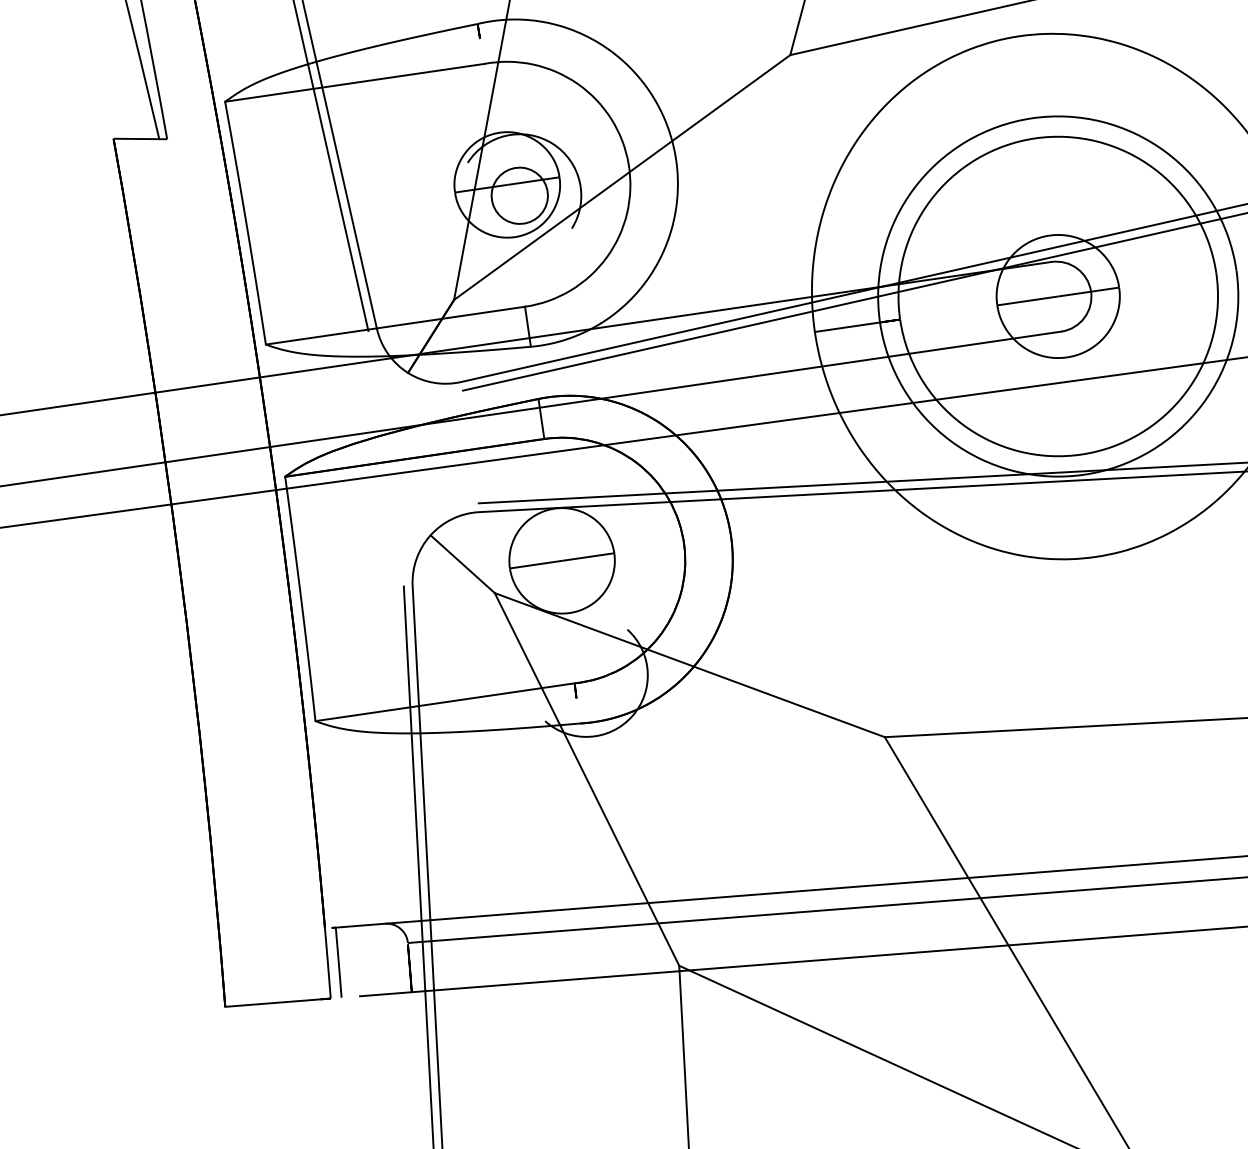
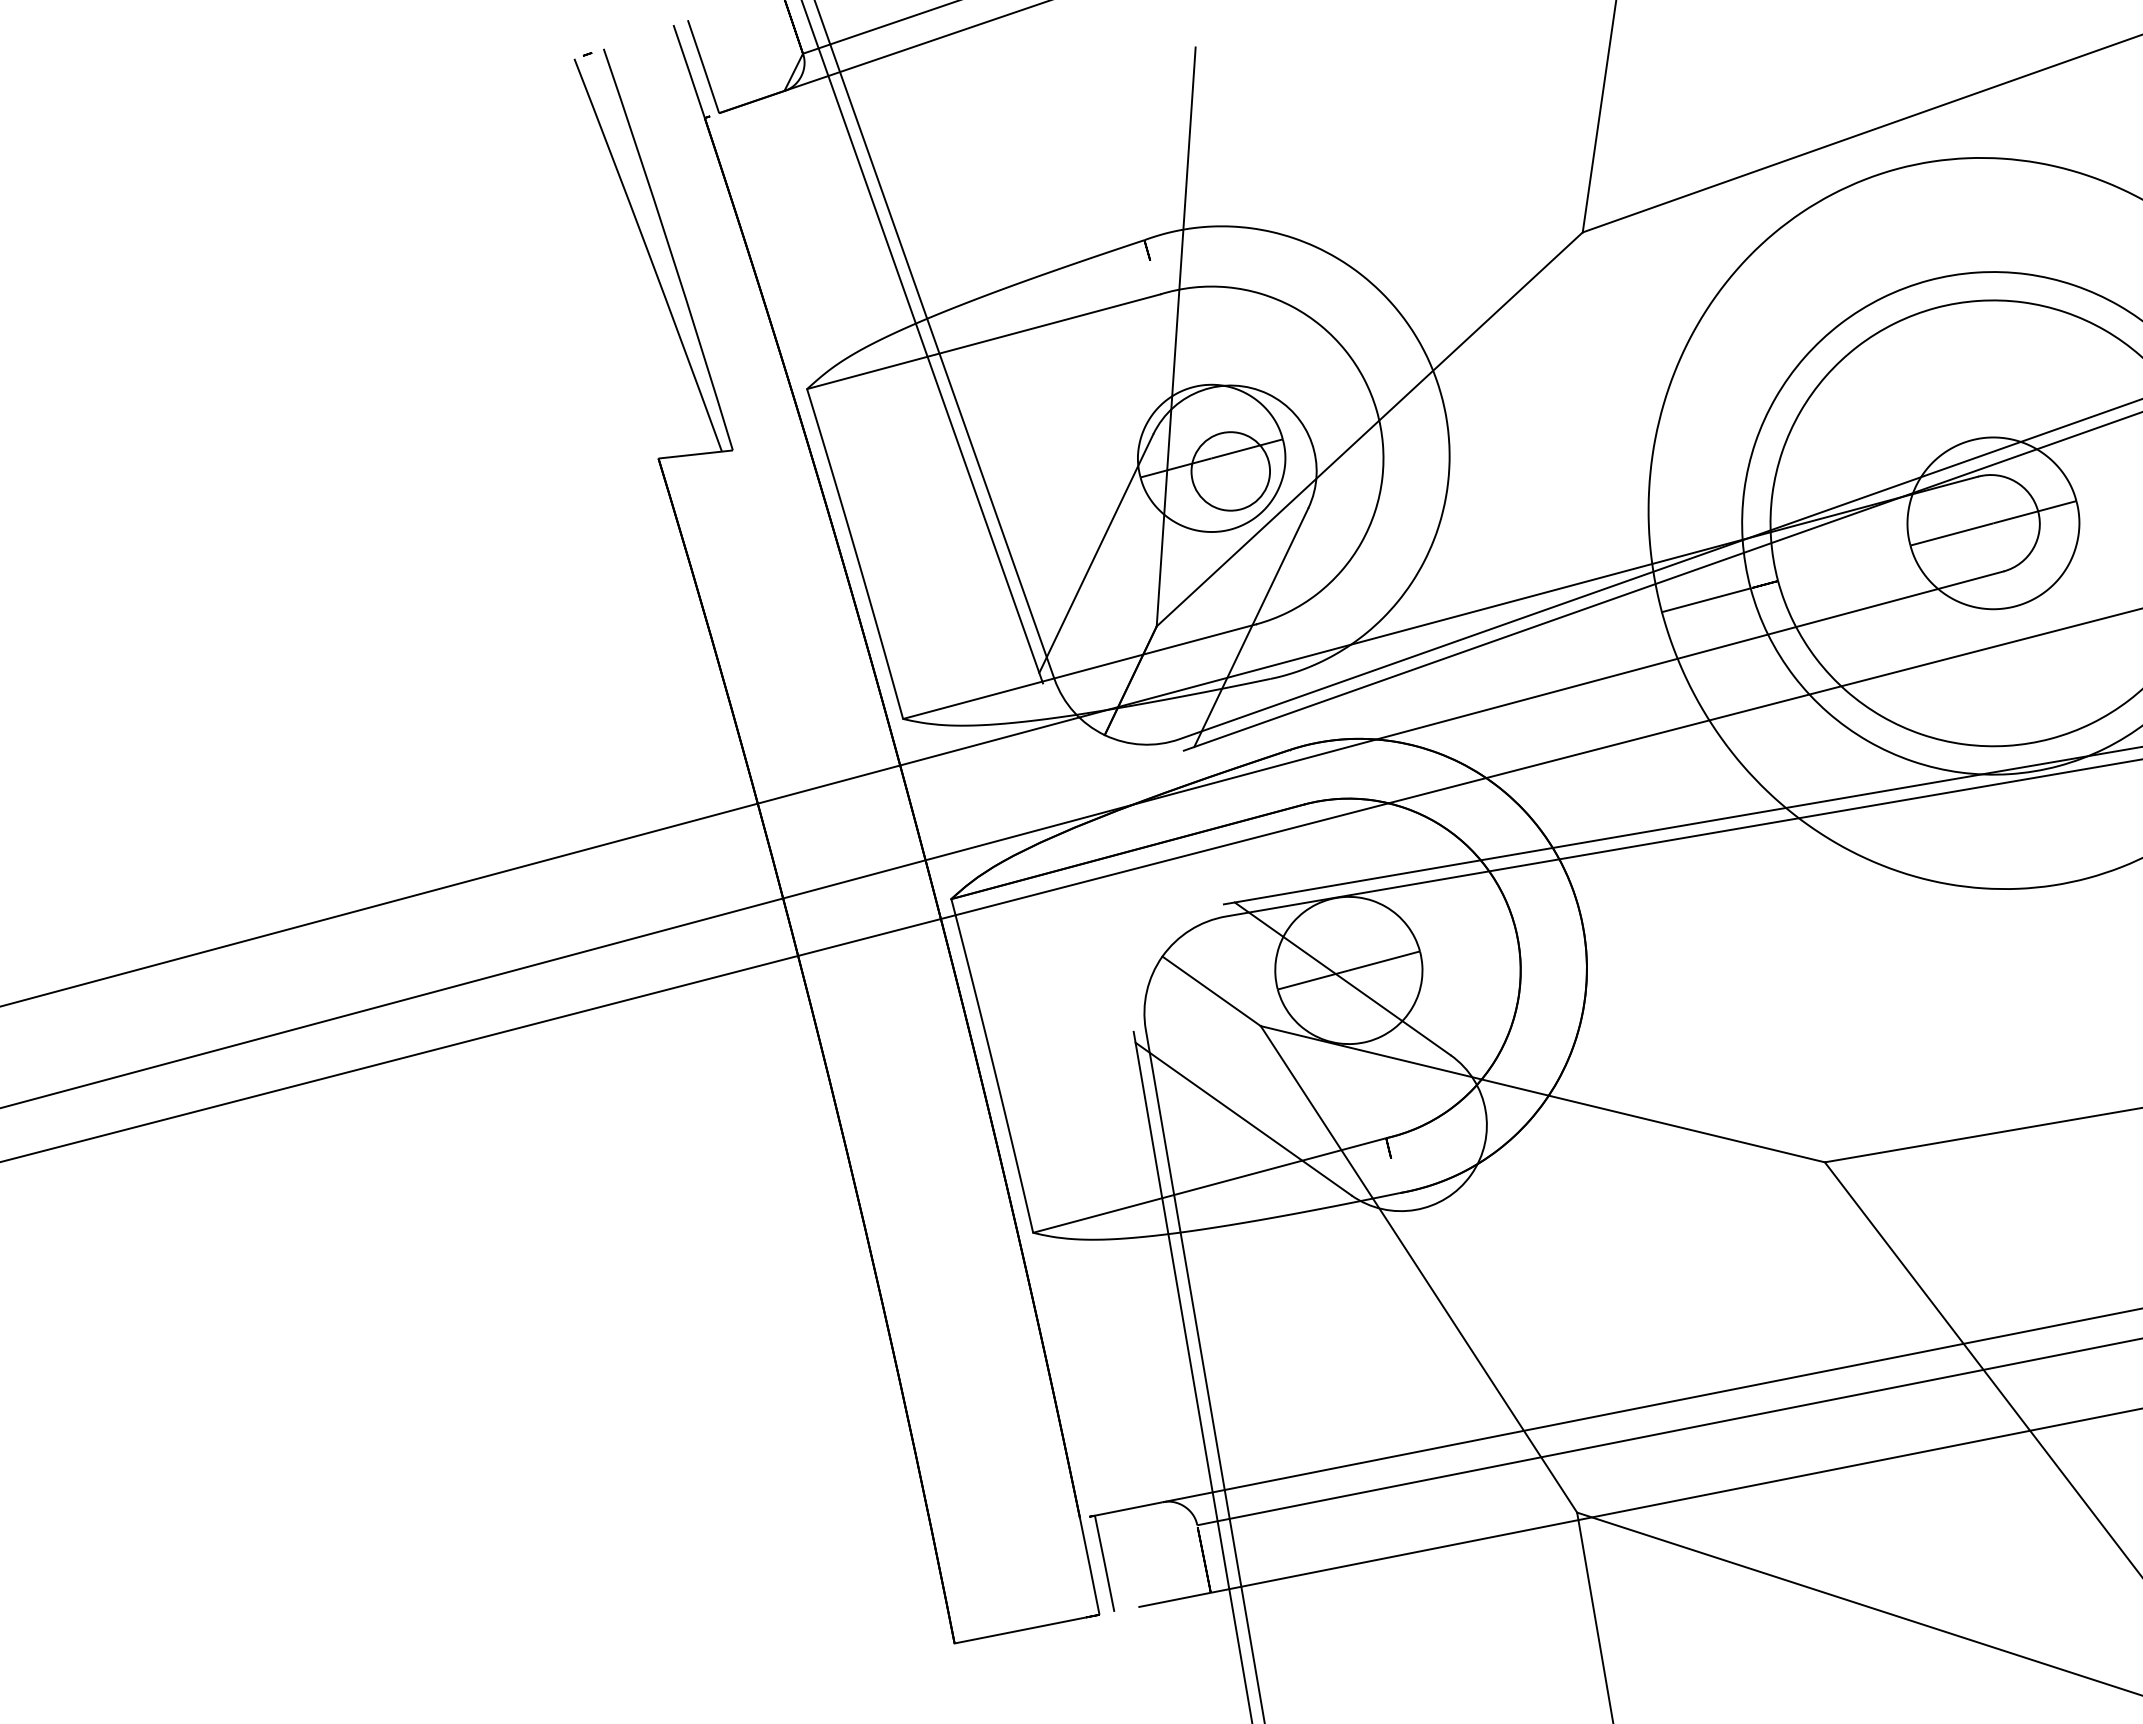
line: (417, 242) -> (1096, 553), added
line: (521, 308) -> (1251, 627), added
line: (556, 566) -> (1342, 978), added
line: (474, 657) -> (1243, 1118), added

